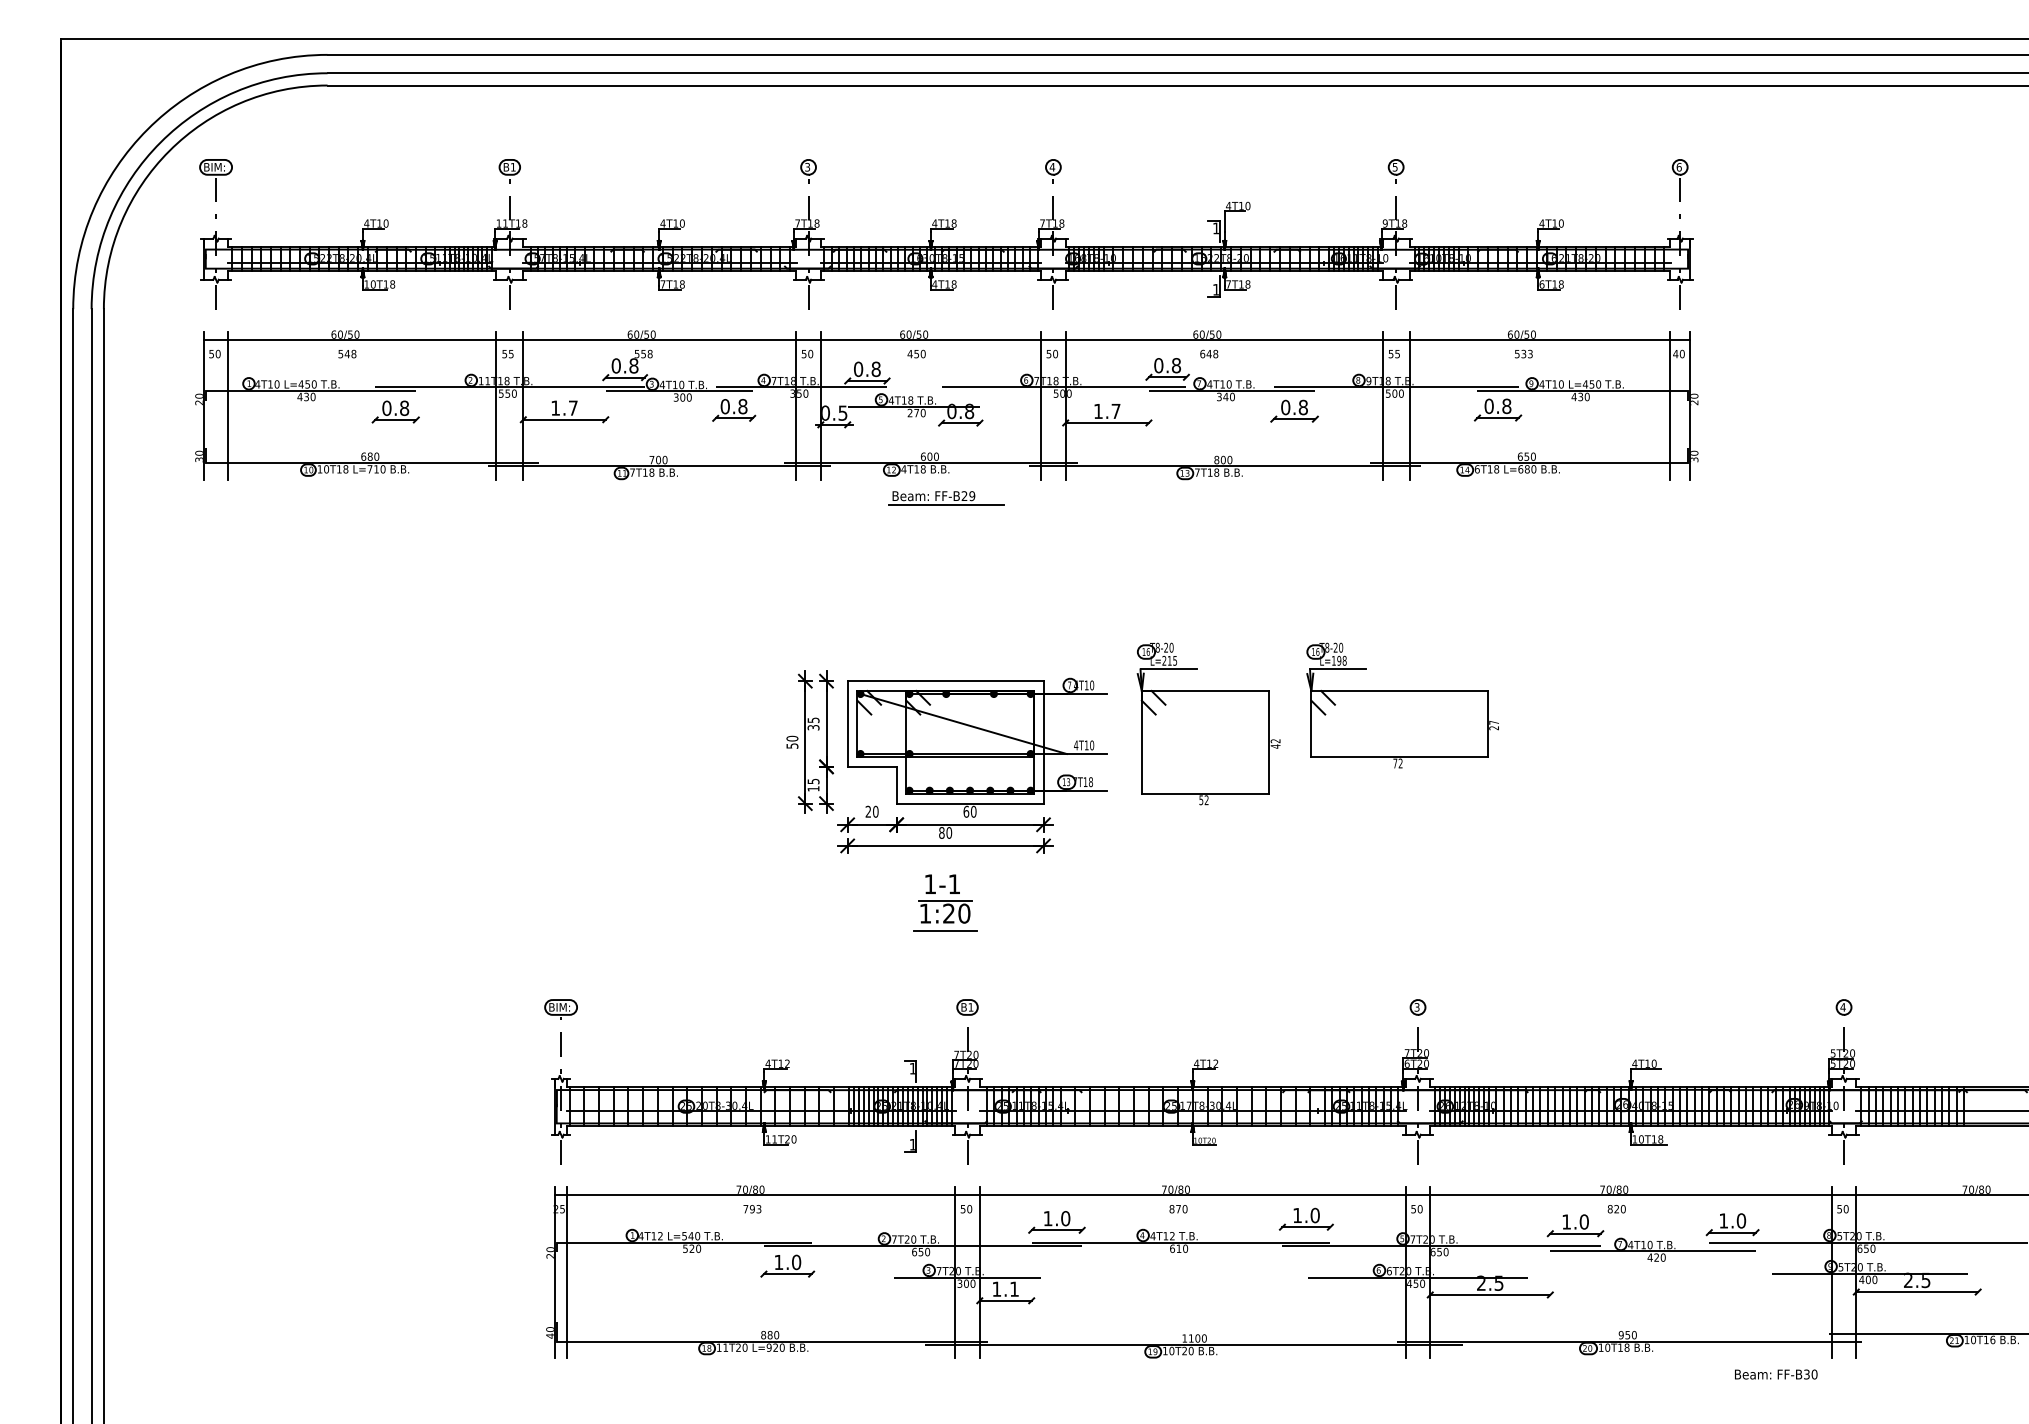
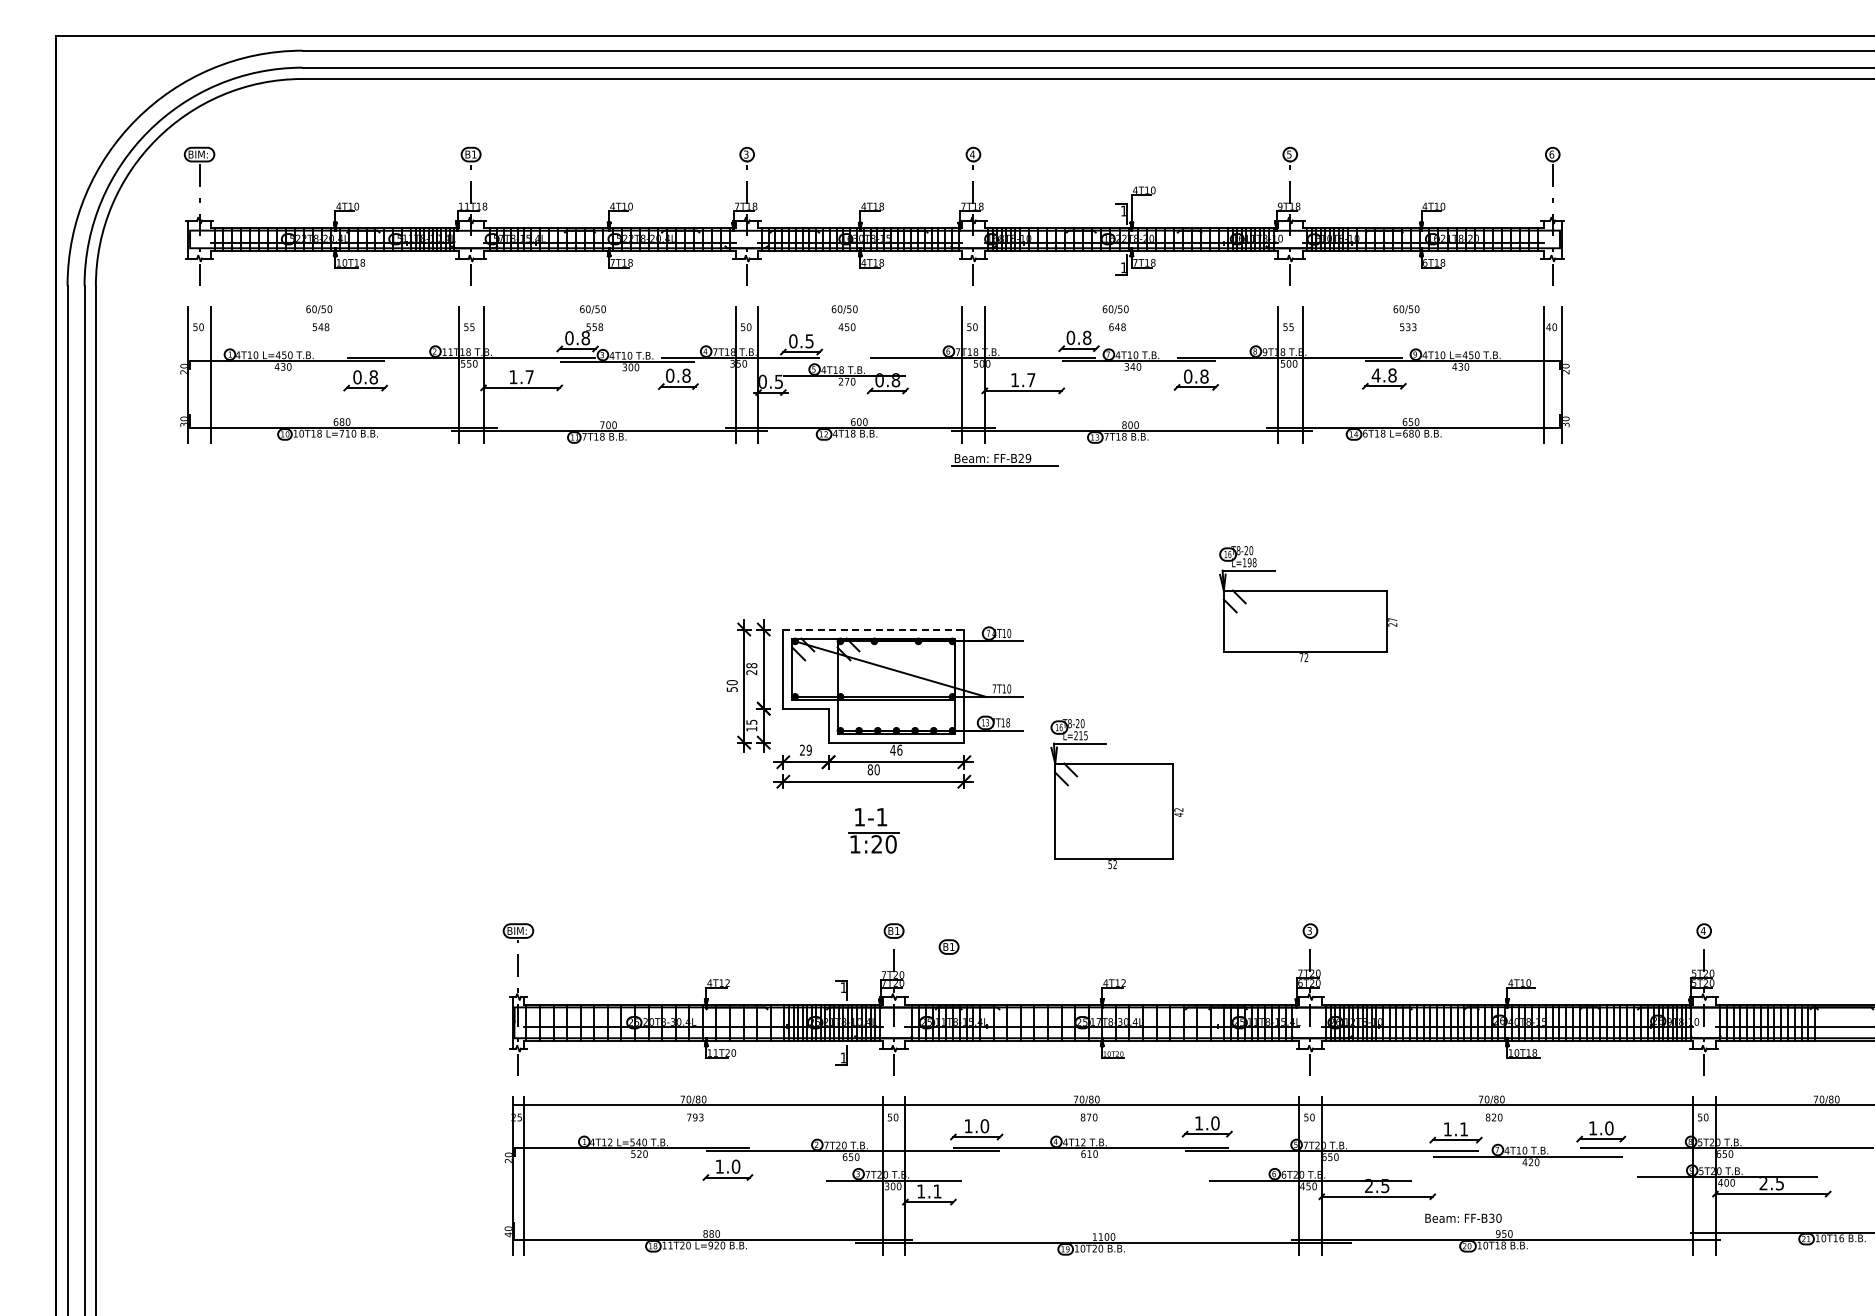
line: (946, 340) -> (874, 314), removed
text: (876, 369) -> (809, 341), 0.8 -> 0.5
text: (1488, 406) -> (1375, 375), 0.8 -> 4.8
part: (946, 497) -> (1004, 459), moved
line: (945, 681) -> (873, 629), solid -> dashed
part: (1402, 706) -> (1308, 604), moved
text: (813, 724) -> (751, 669), 35 -> 28
part: (1208, 724) -> (1116, 794), moved
text: (1076, 745) -> (994, 688), 4T10 -> 7T10
text: (970, 811) -> (896, 749), 60 -> 46
text: (874, 812) -> (808, 750), 20 -> 29
line: (945, 931) -> (873, 860), removed
part: (1026, 1024) -> (948, 946), added
text: (1583, 1222) -> (1463, 1129), 1.0 -> 1.1
text: (1776, 1373) -> (1463, 1217), moved

